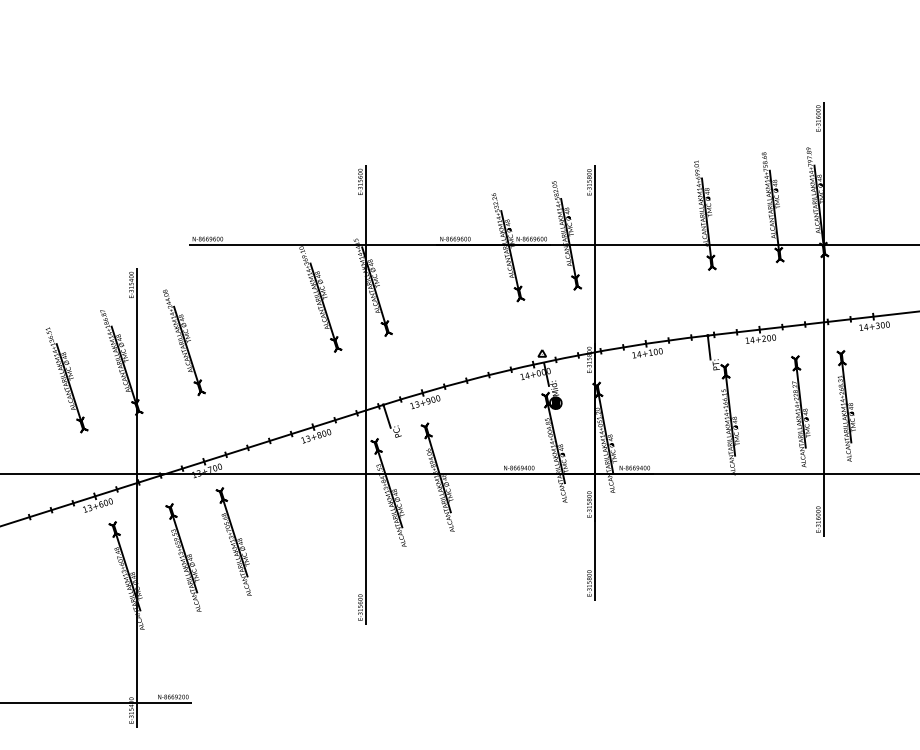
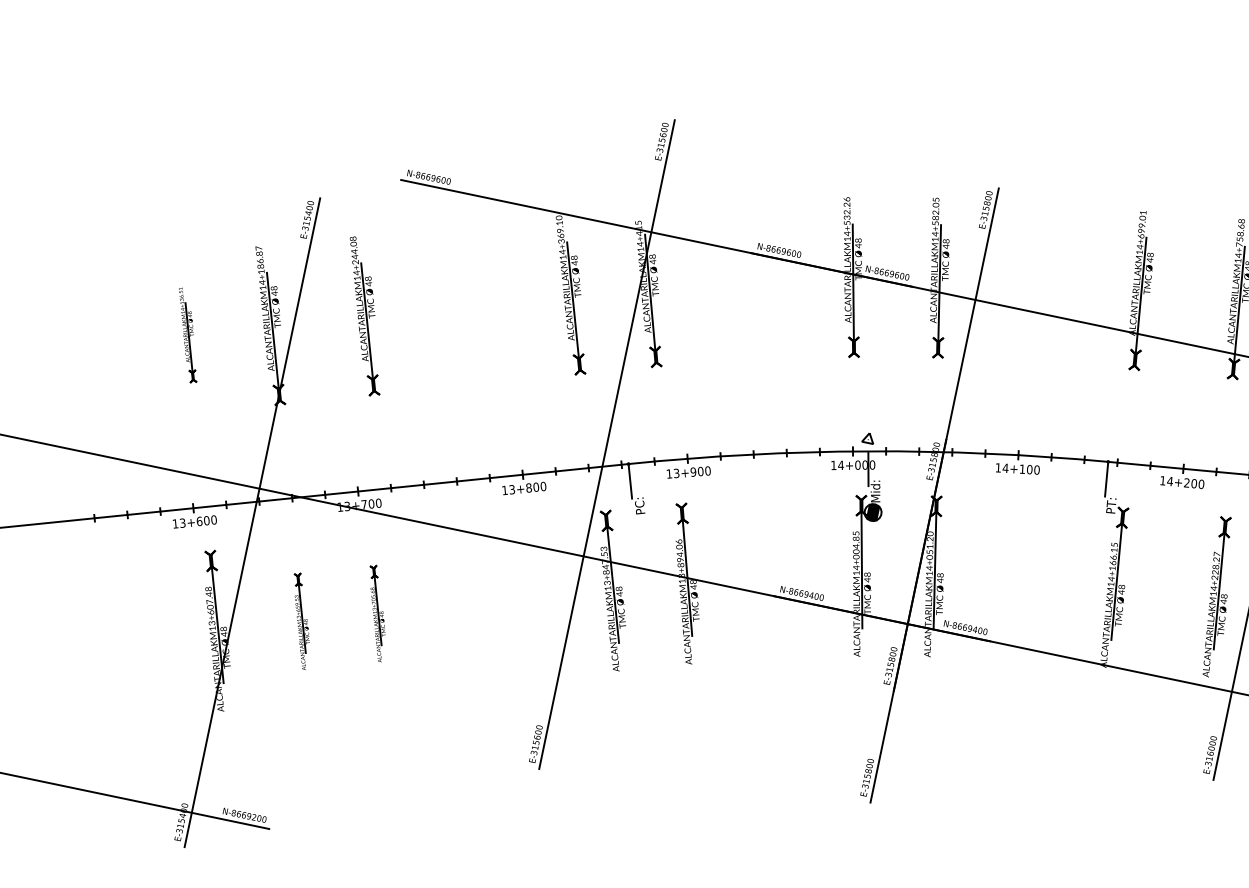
part: (66, 380) -> (187, 335), size x0.6
part: (233, 541) -> (375, 613), size x0.6
part: (183, 557) -> (300, 620), size x0.6

